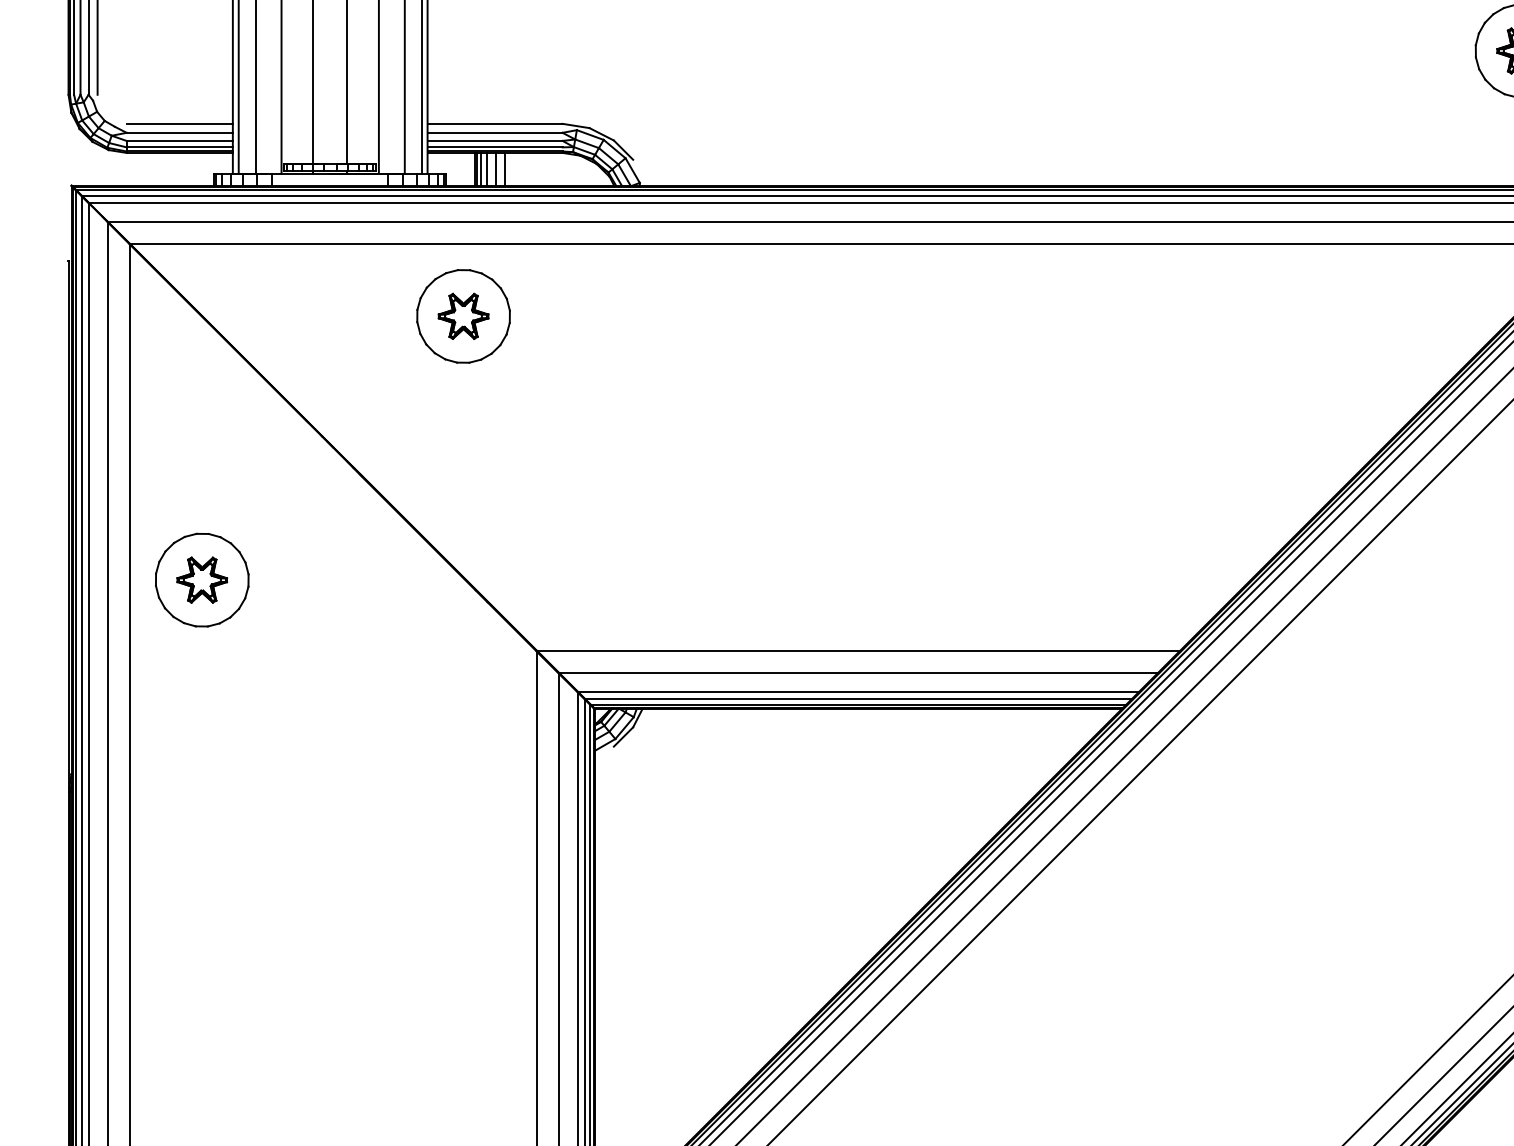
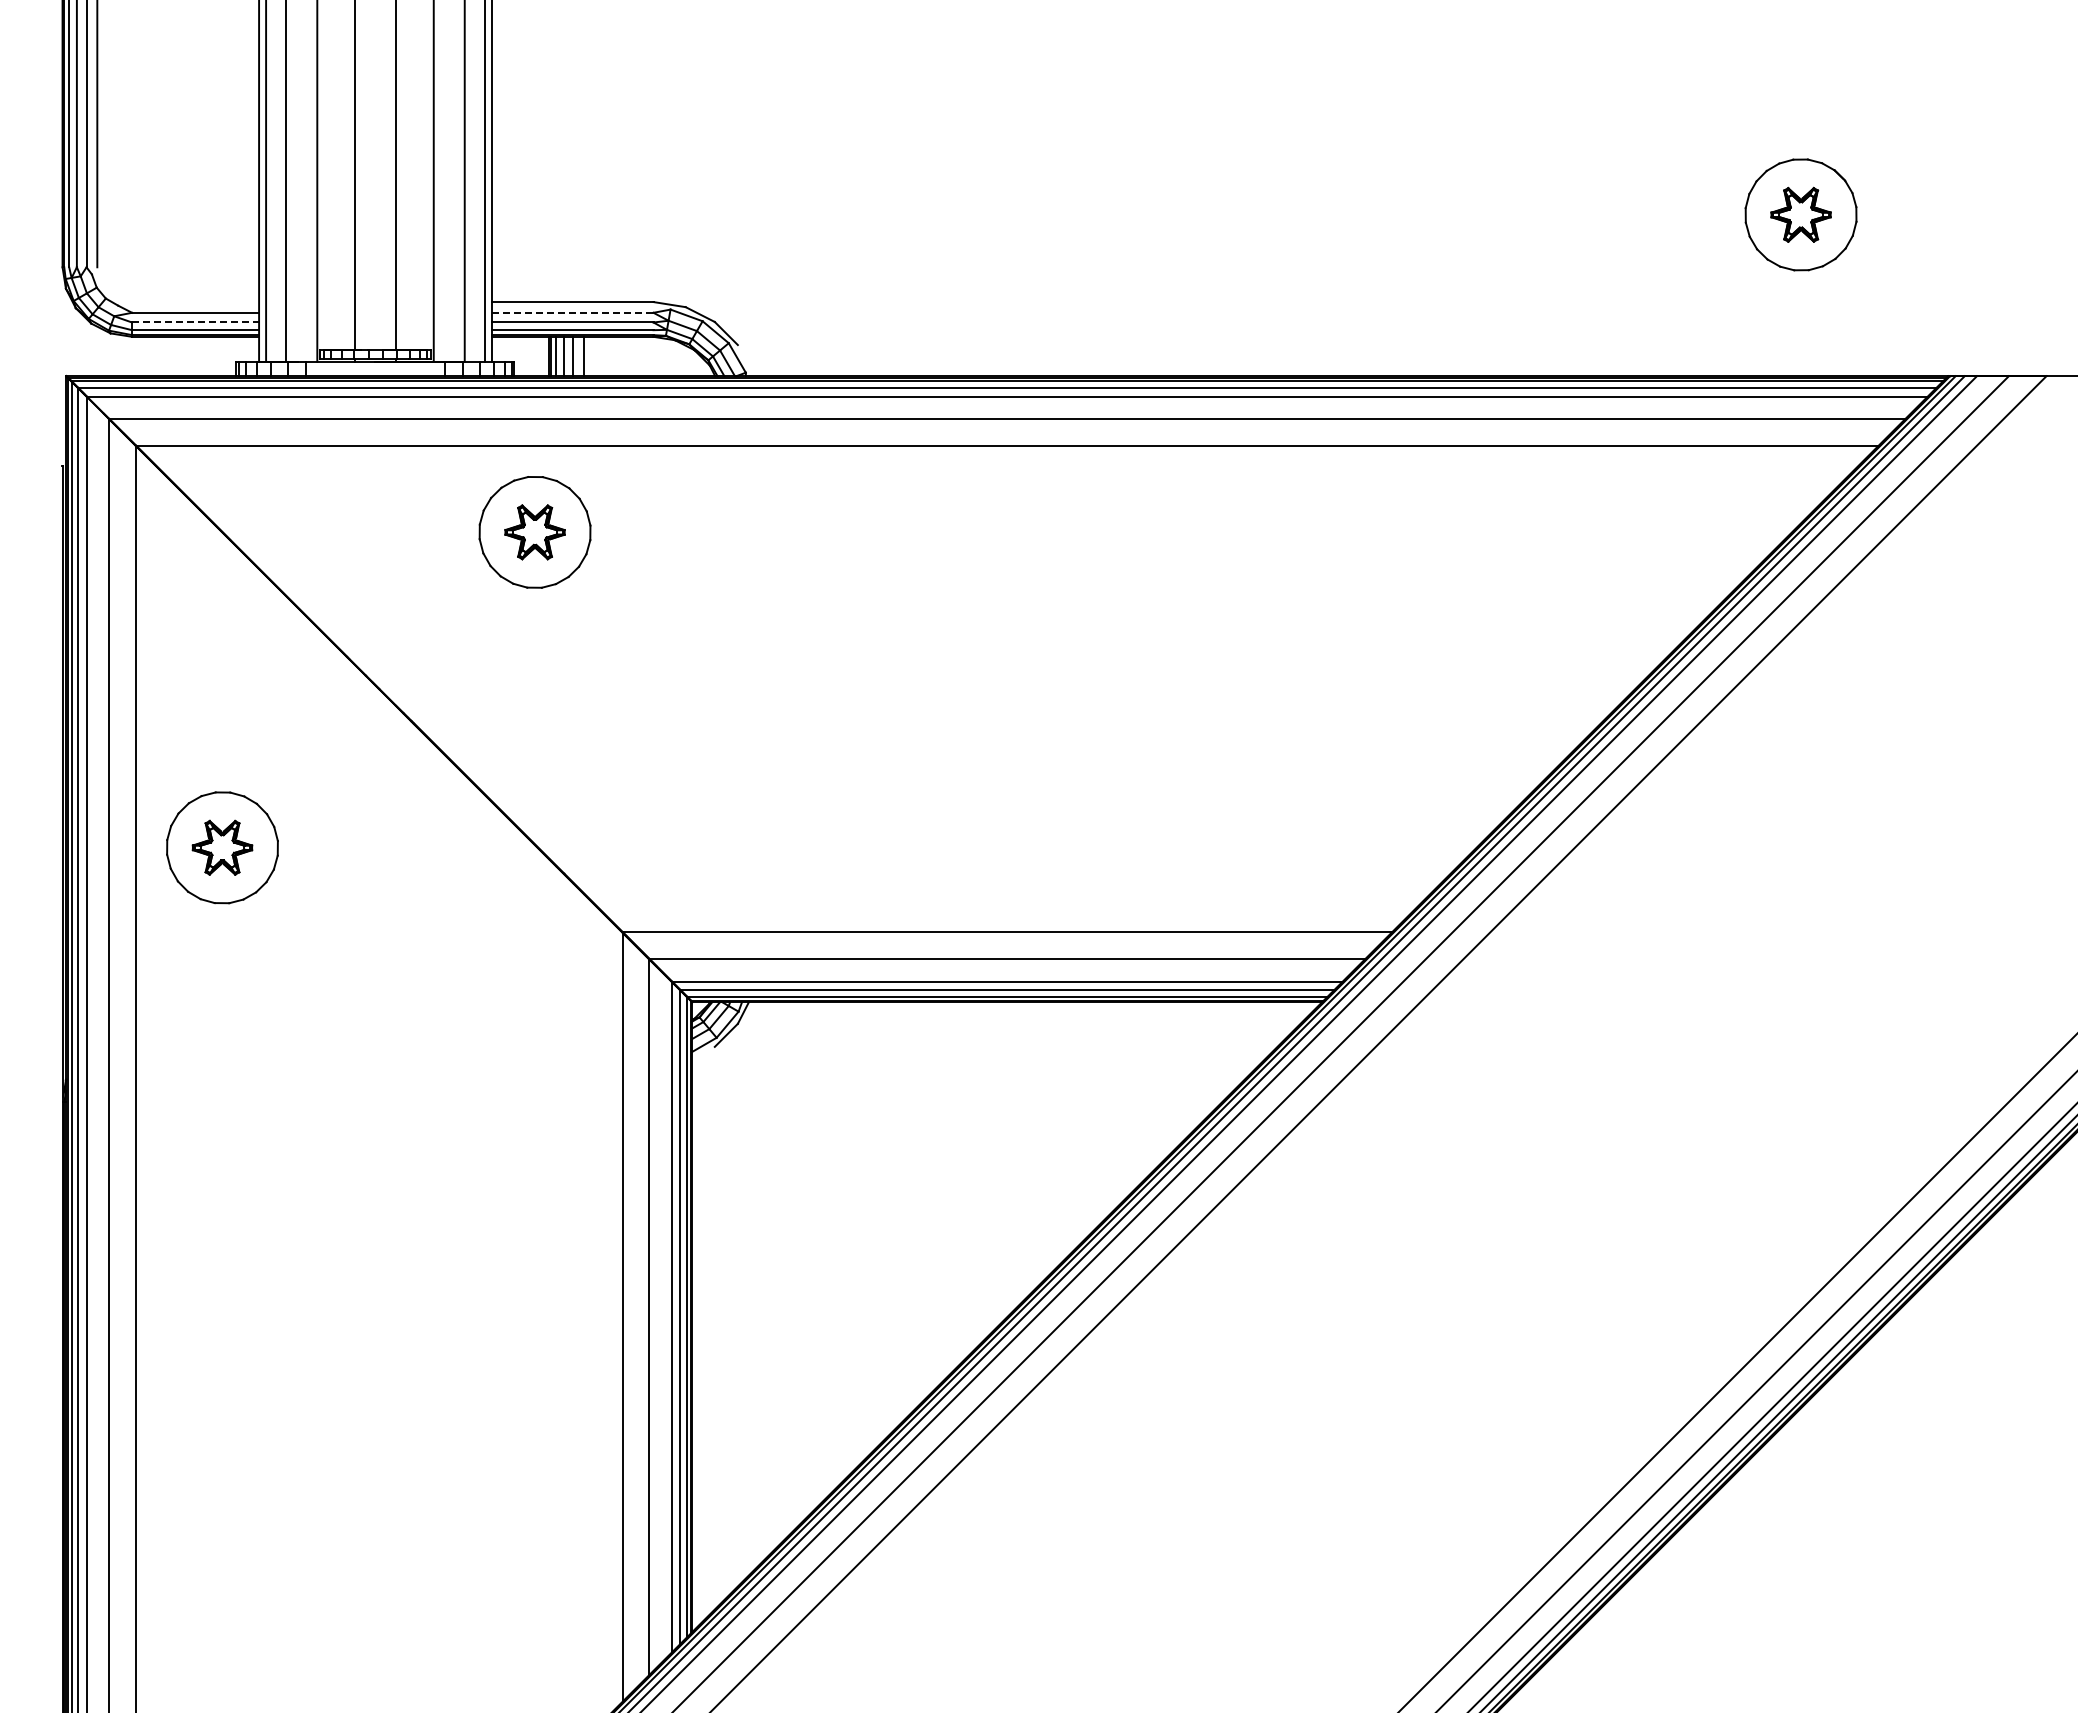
line: (179, 124) -> (195, 302), removed
line: (494, 132) -> (572, 312), solid -> dashed
line: (180, 140) -> (196, 322), solid -> dashed

